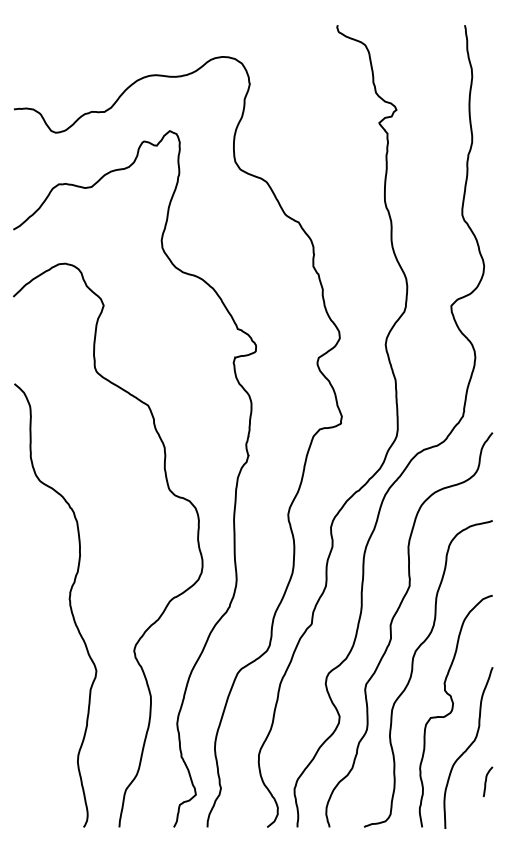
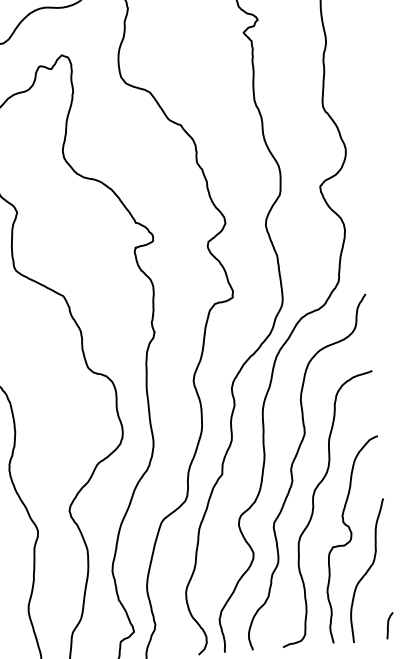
curve: (486, 781) -> (388, 625), moved

